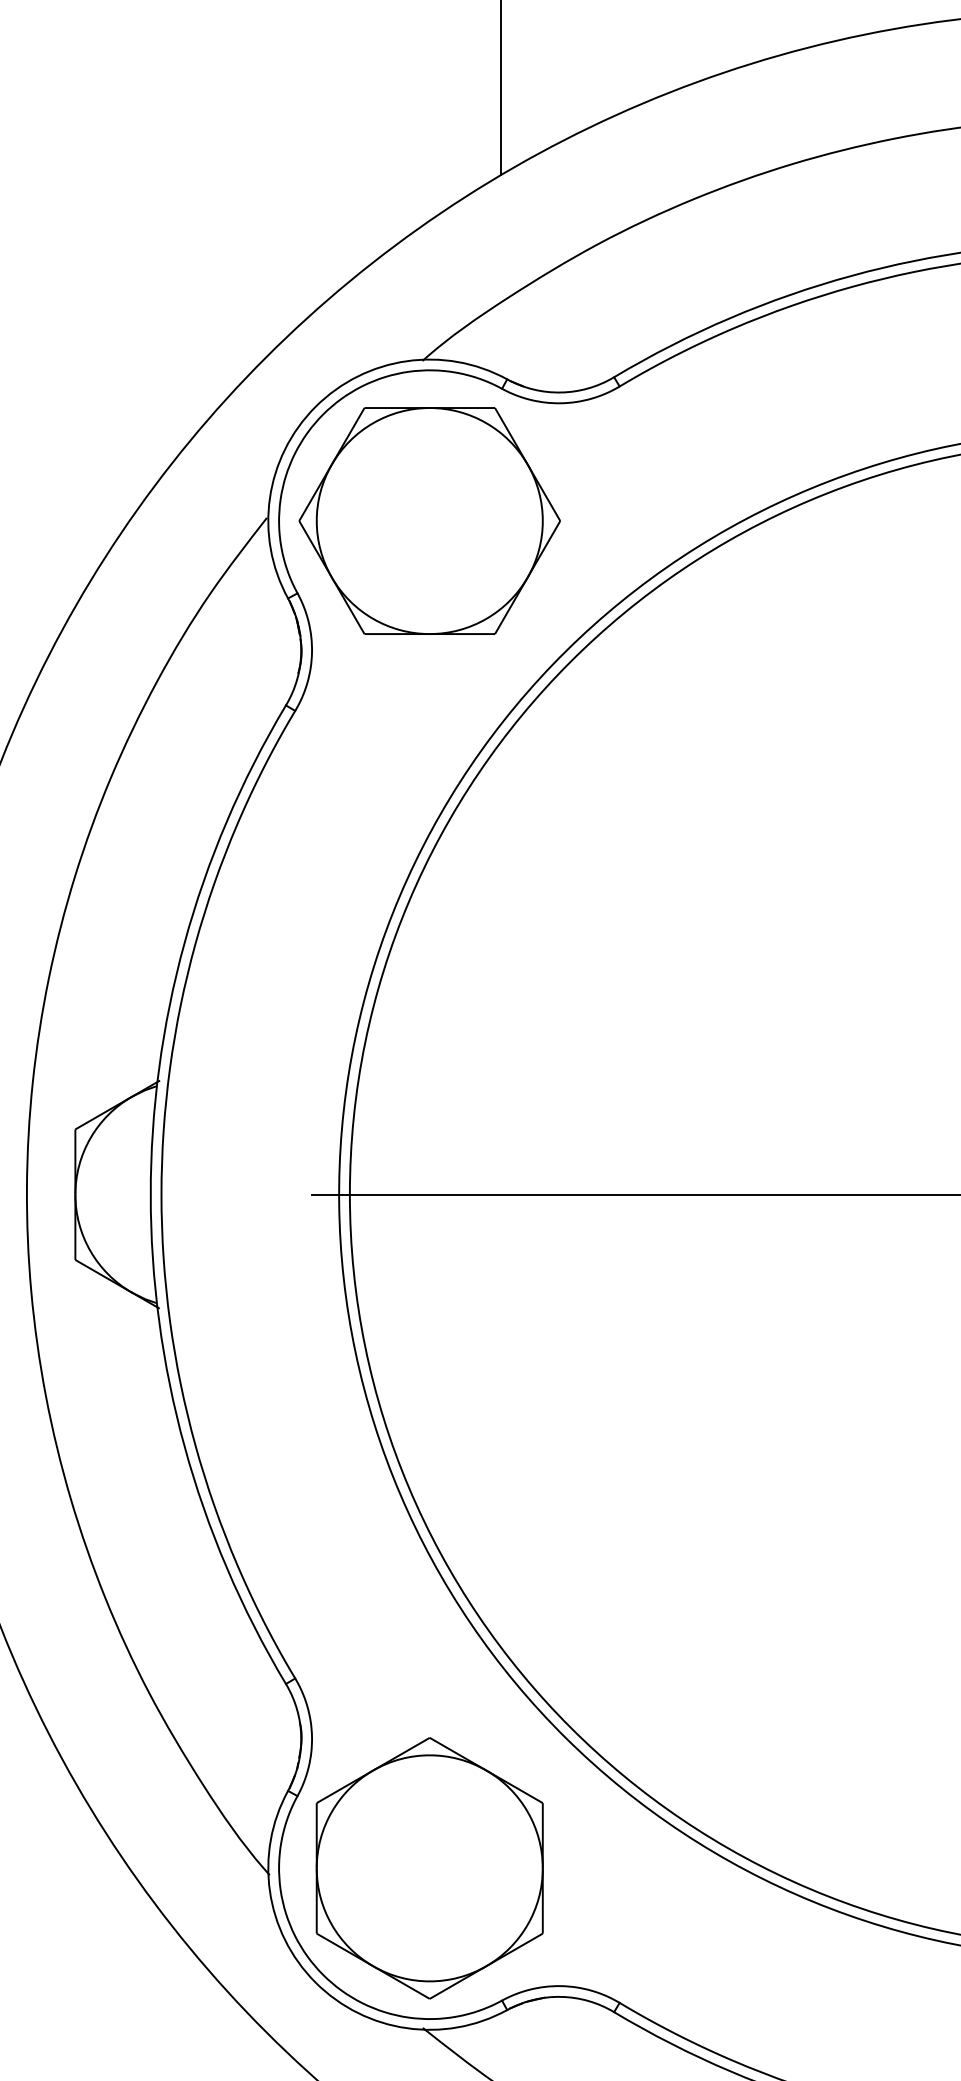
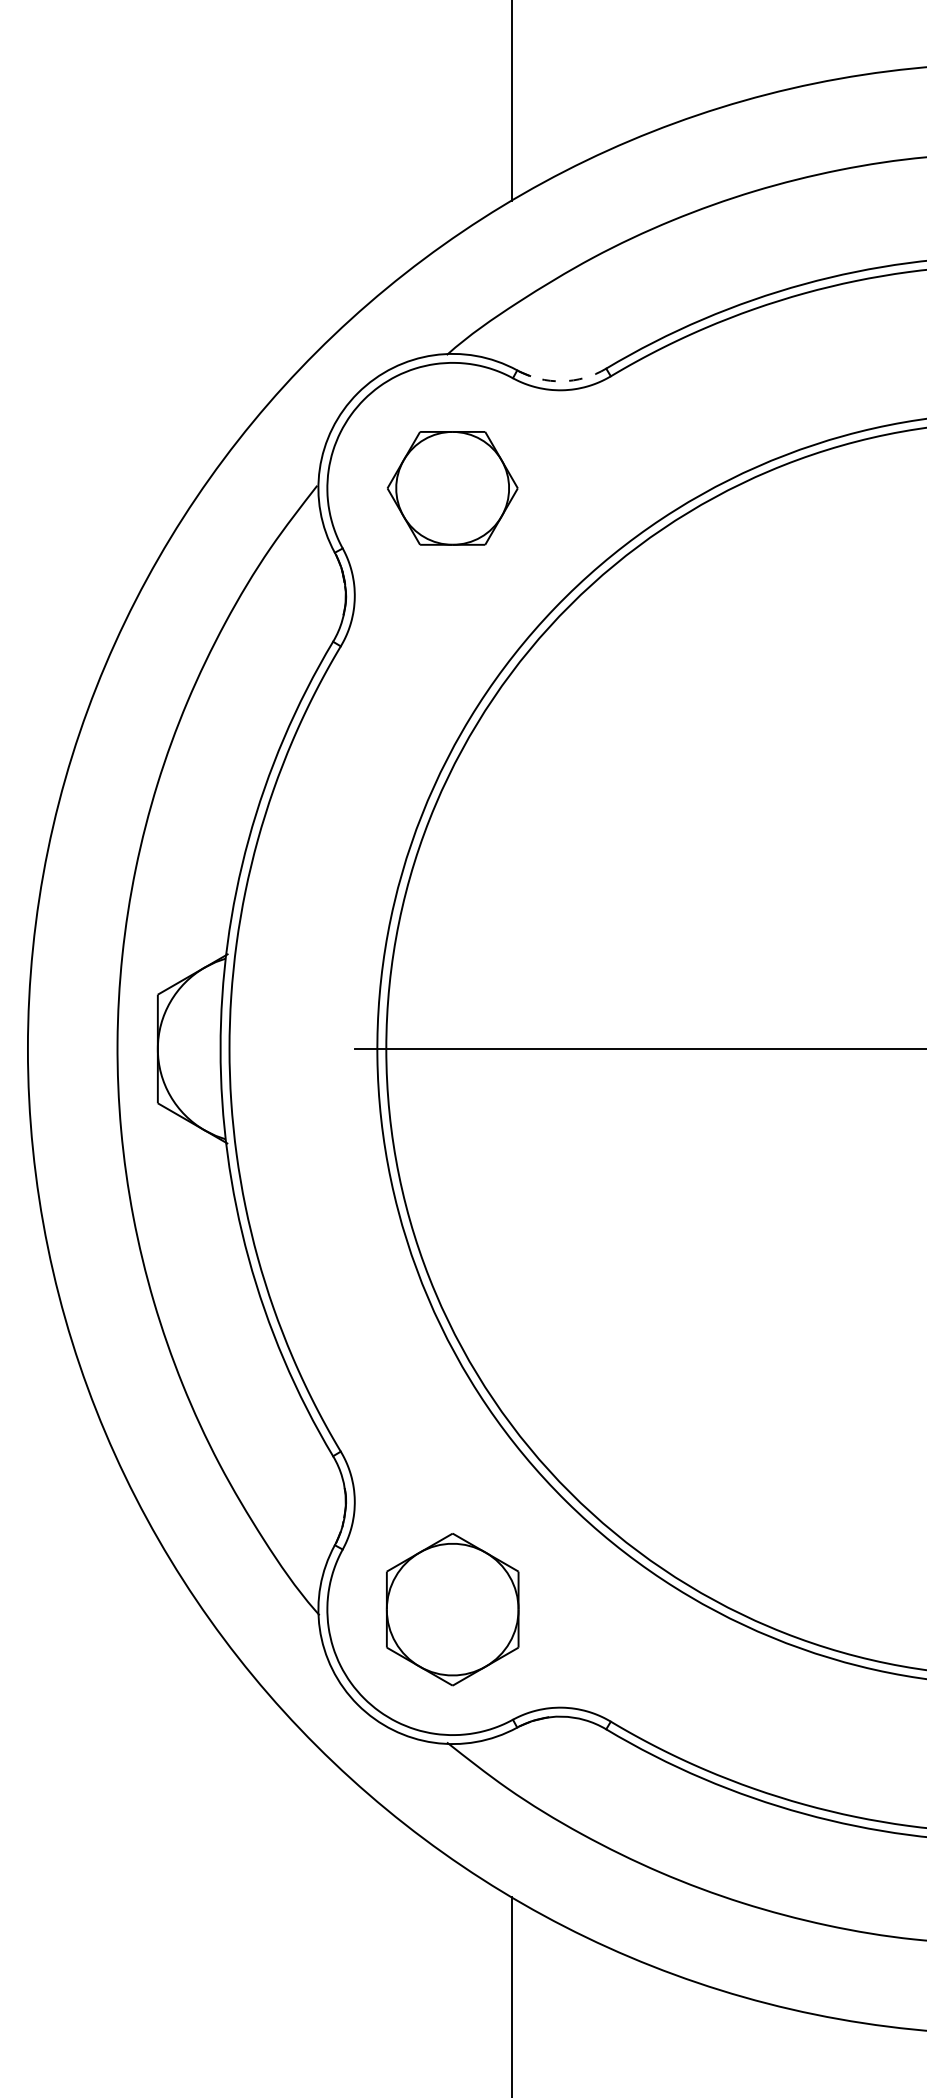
arc: (560, 392) -> (561, 381), solid -> dashed
part: (429, 521) -> (452, 488), size x0.6
part: (429, 1868) -> (452, 1609), size x0.7

